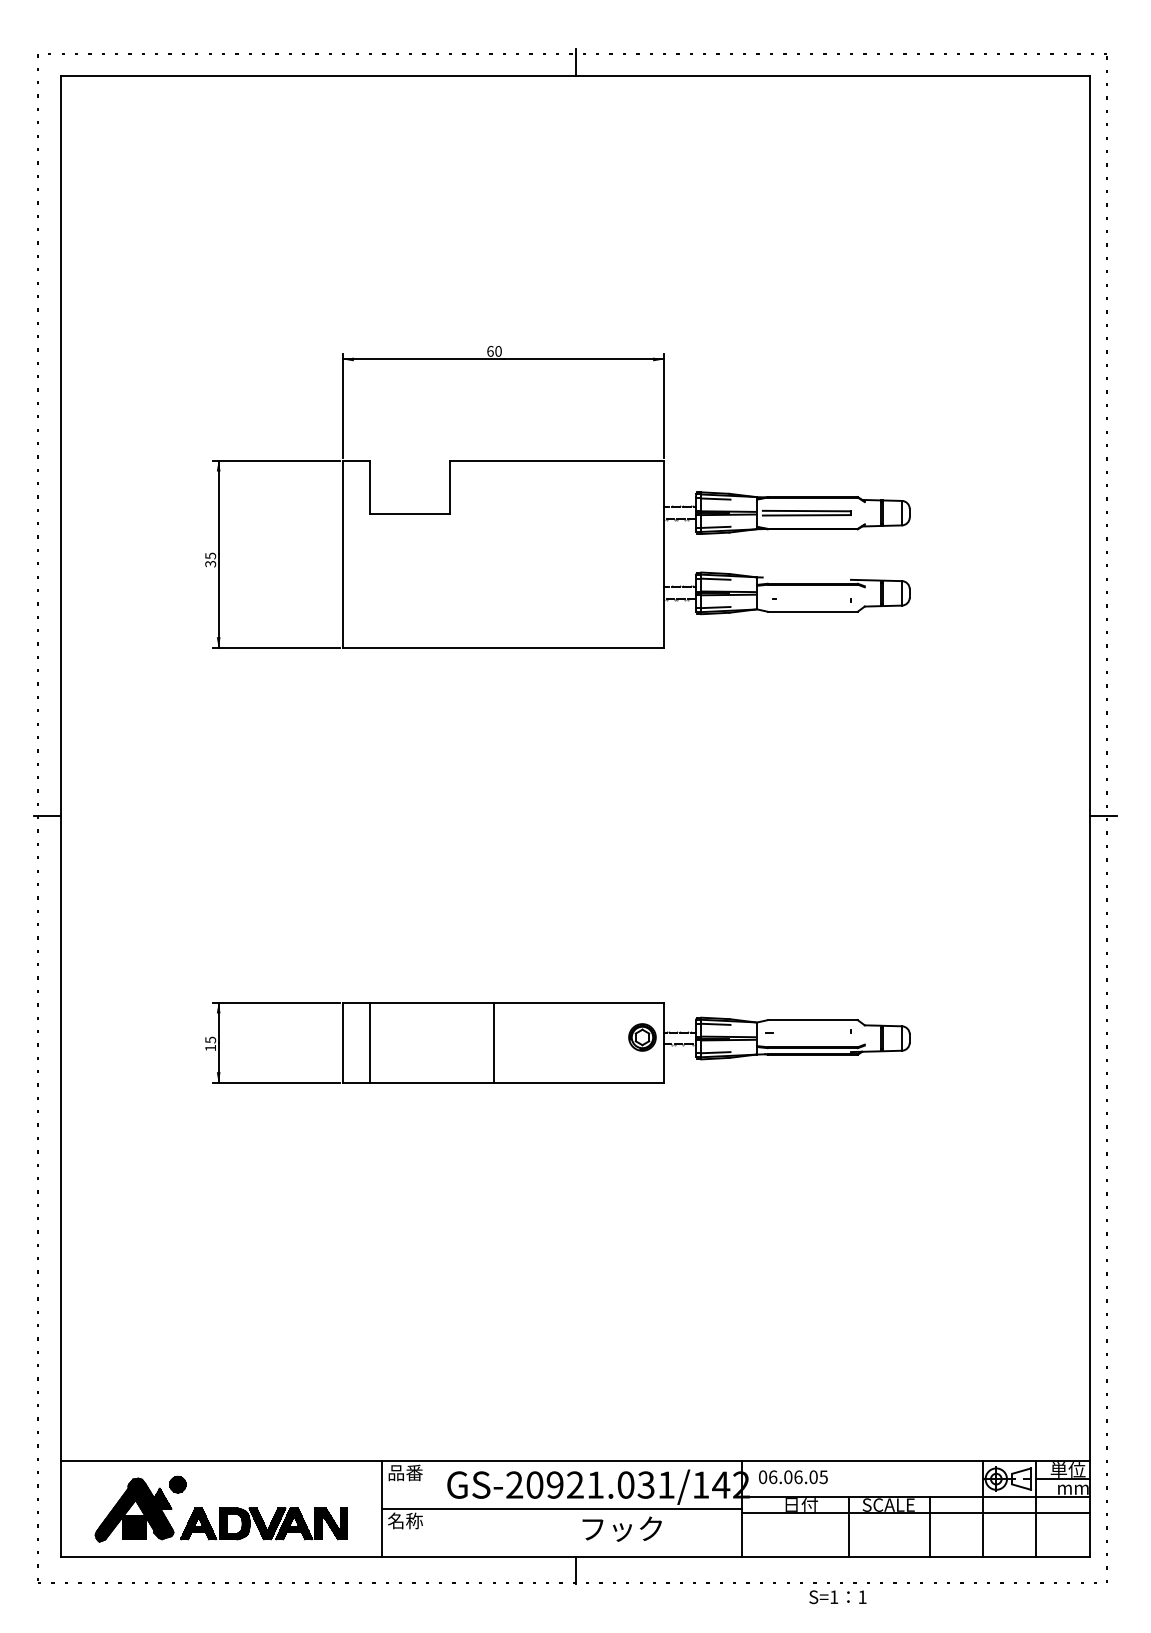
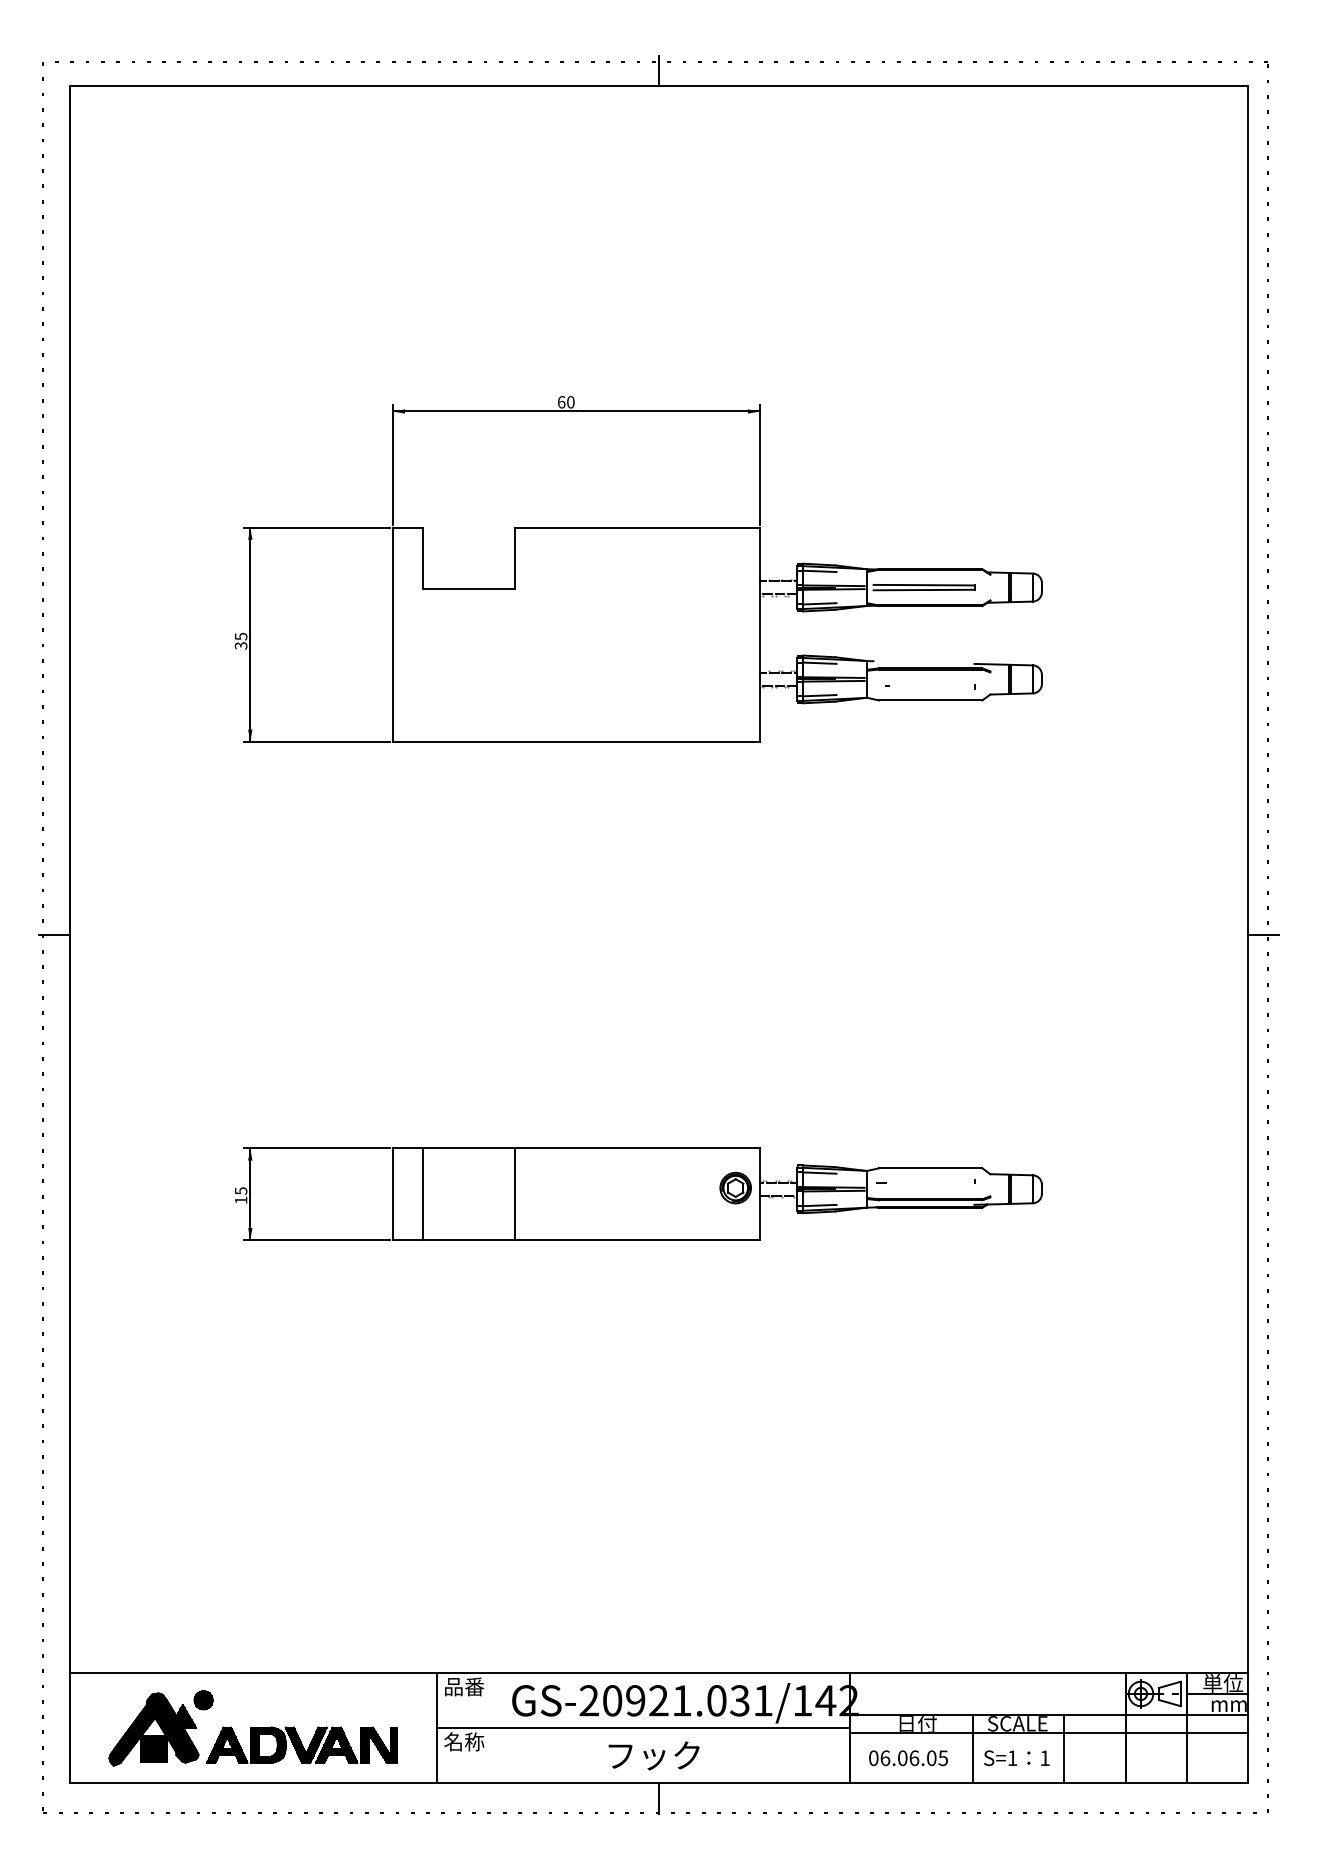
line: (494, 1042) -> (515, 1193), moved
text: (793, 1477) -> (908, 1758), moved
text: (621, 1528) -> (653, 1755), moved
text: (837, 1597) -> (1016, 1758), moved

